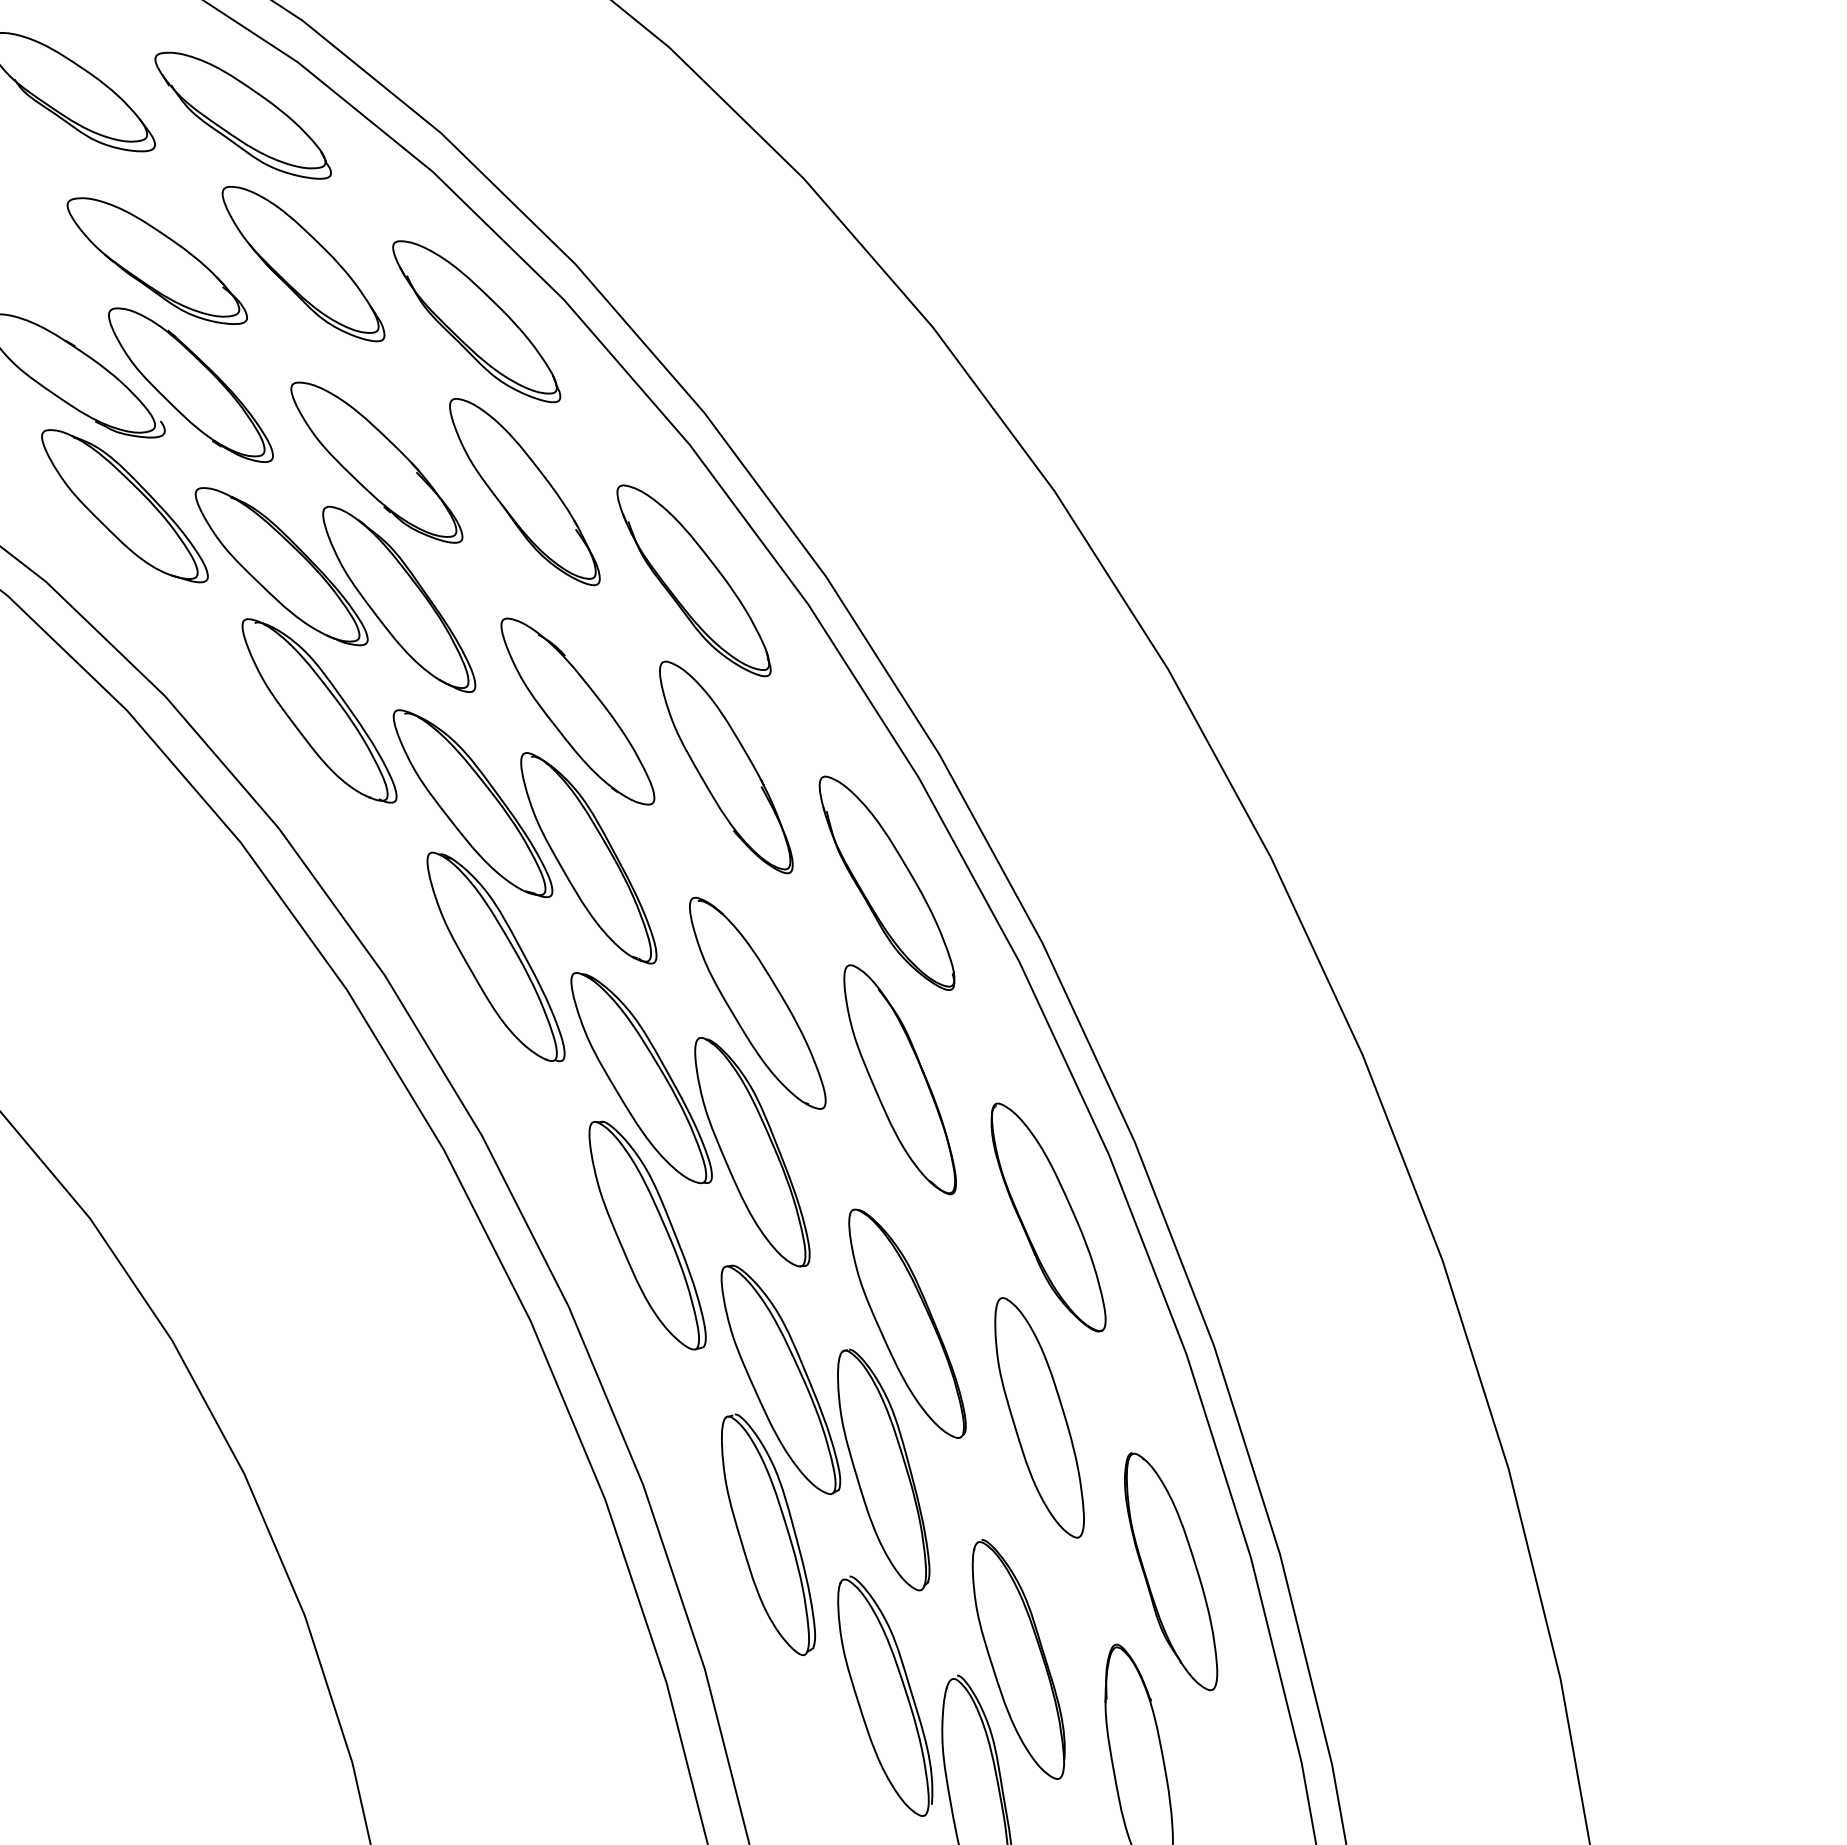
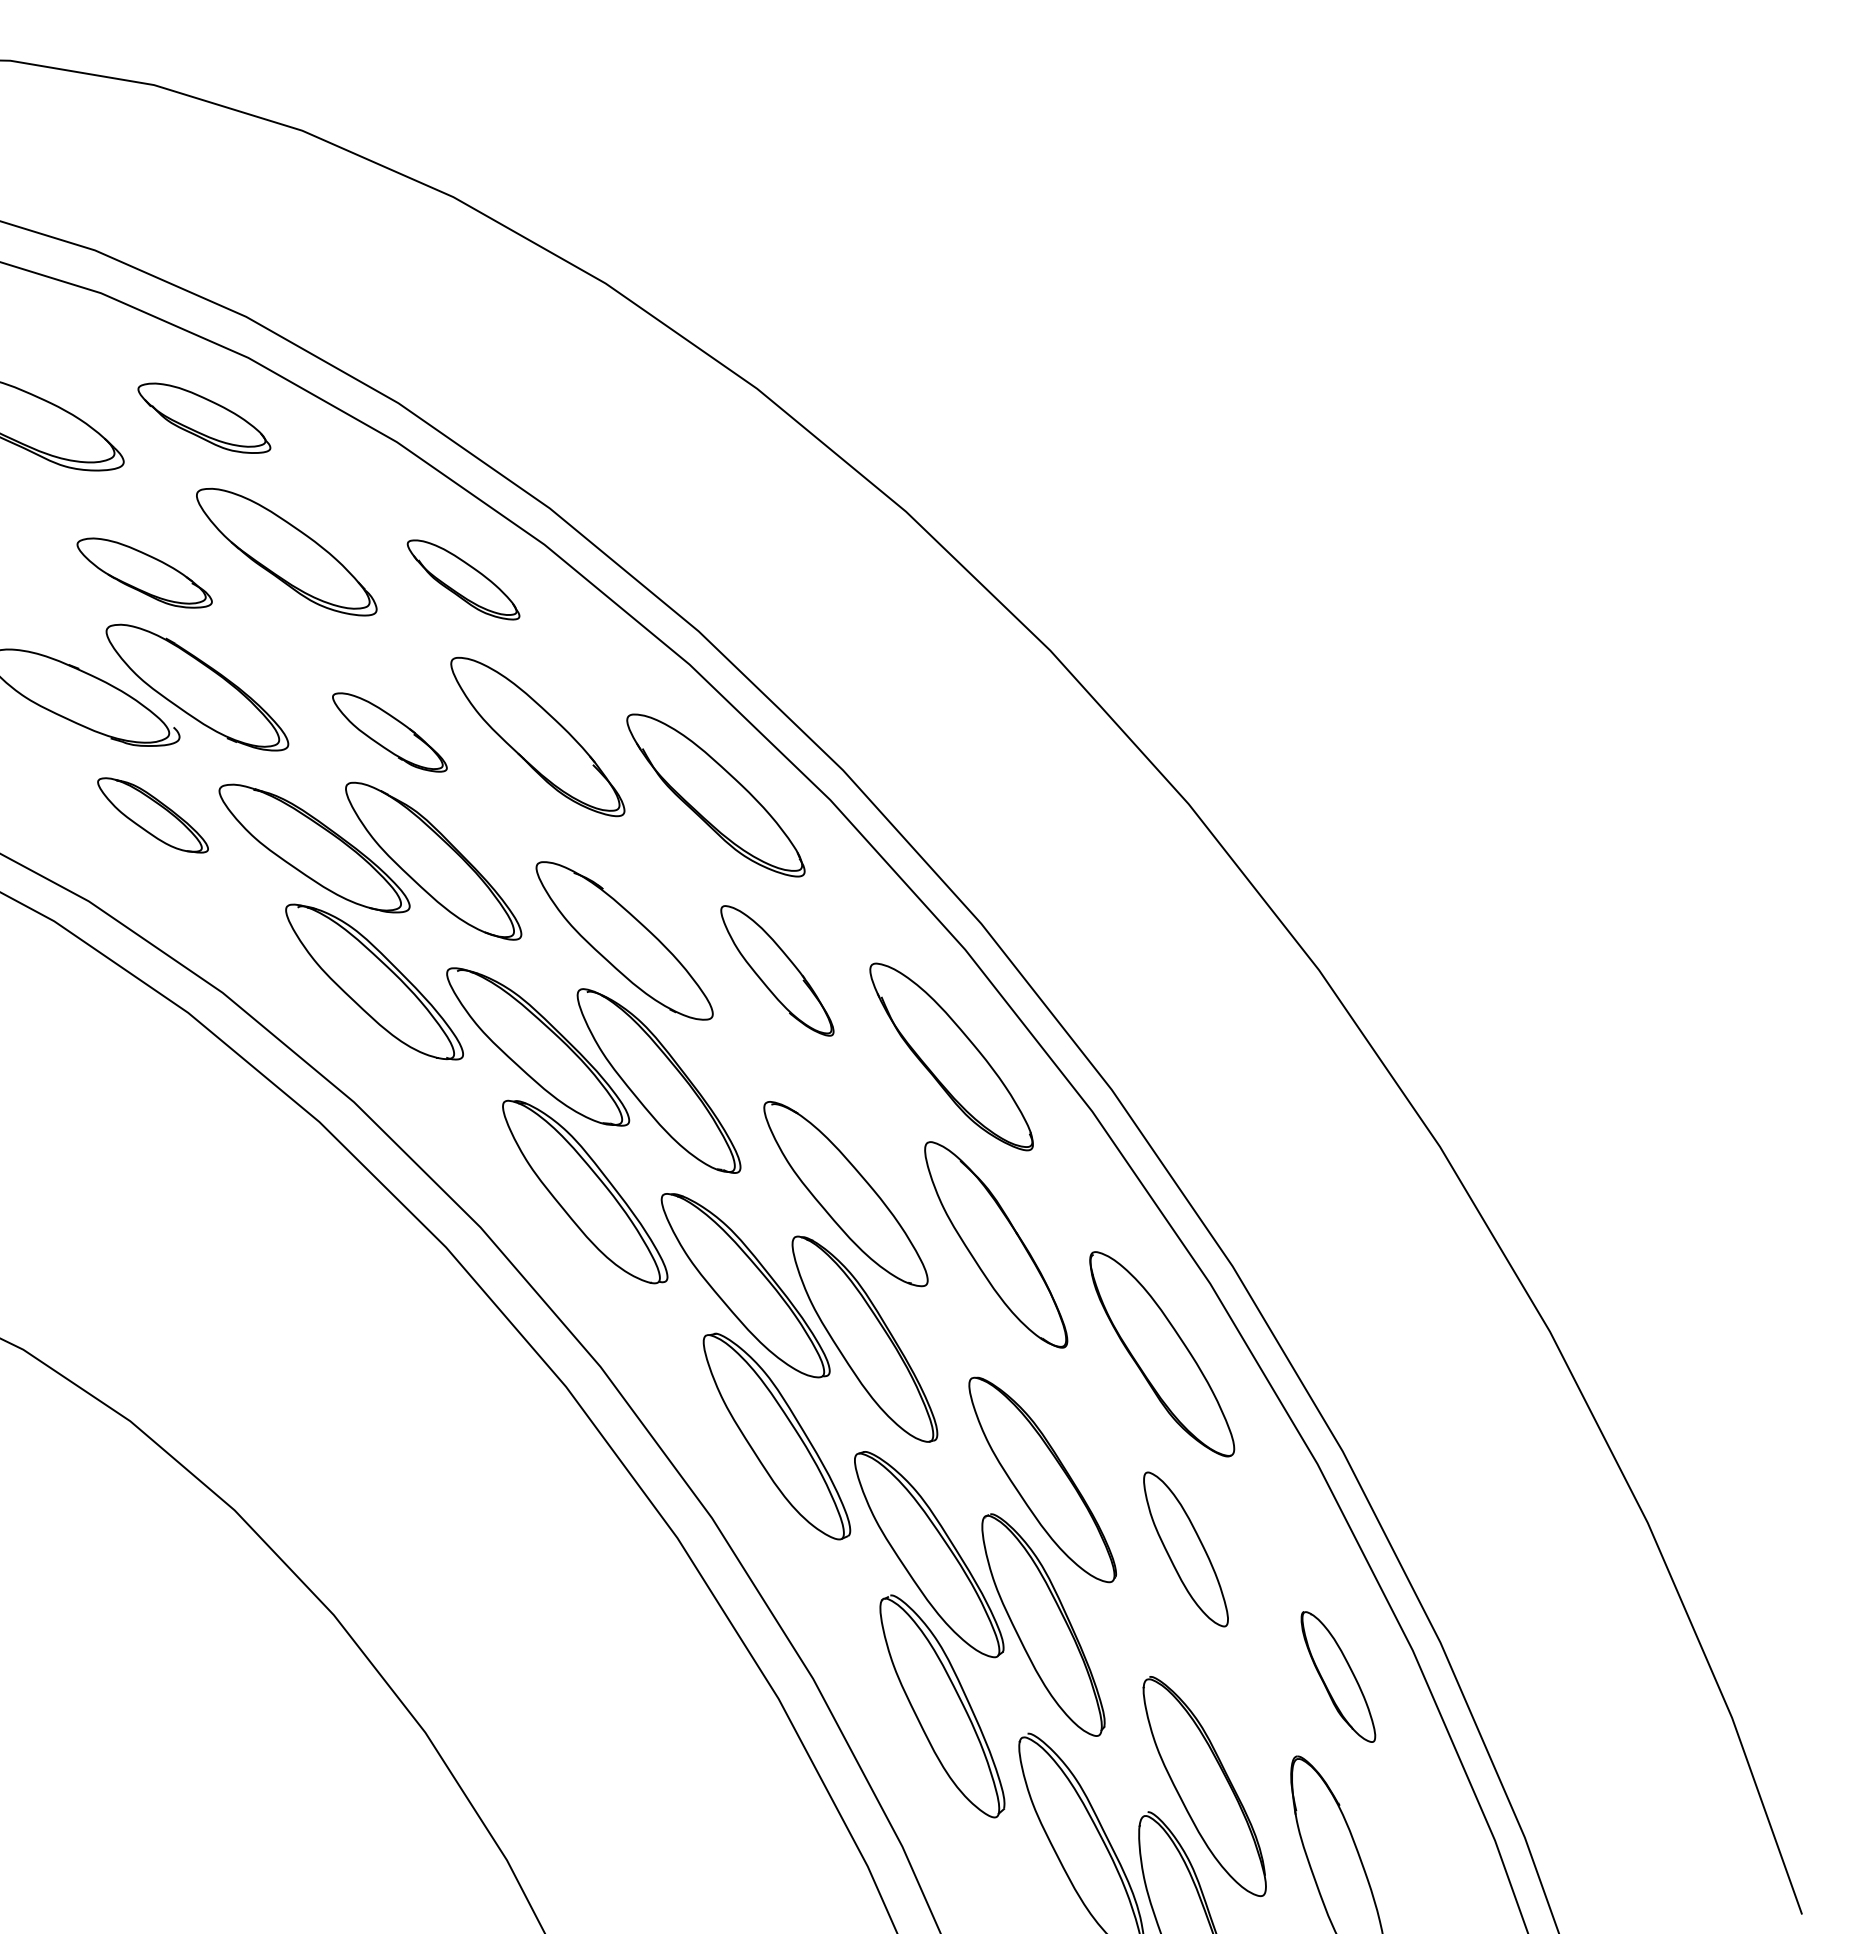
part: (243, 114) -> (204, 417), size x0.7
part: (157, 260) -> (144, 572), size x0.7
part: (476, 321) -> (463, 579), size x0.6
part: (376, 462) -> (389, 732), size x0.6
part: (124, 506) -> (152, 815), size x0.6
part: (726, 767) -> (777, 970), size x0.7
part: (1039, 1417) -> (1185, 1549), size x0.7
part: (1171, 1571) -> (1338, 1676), size x0.6

